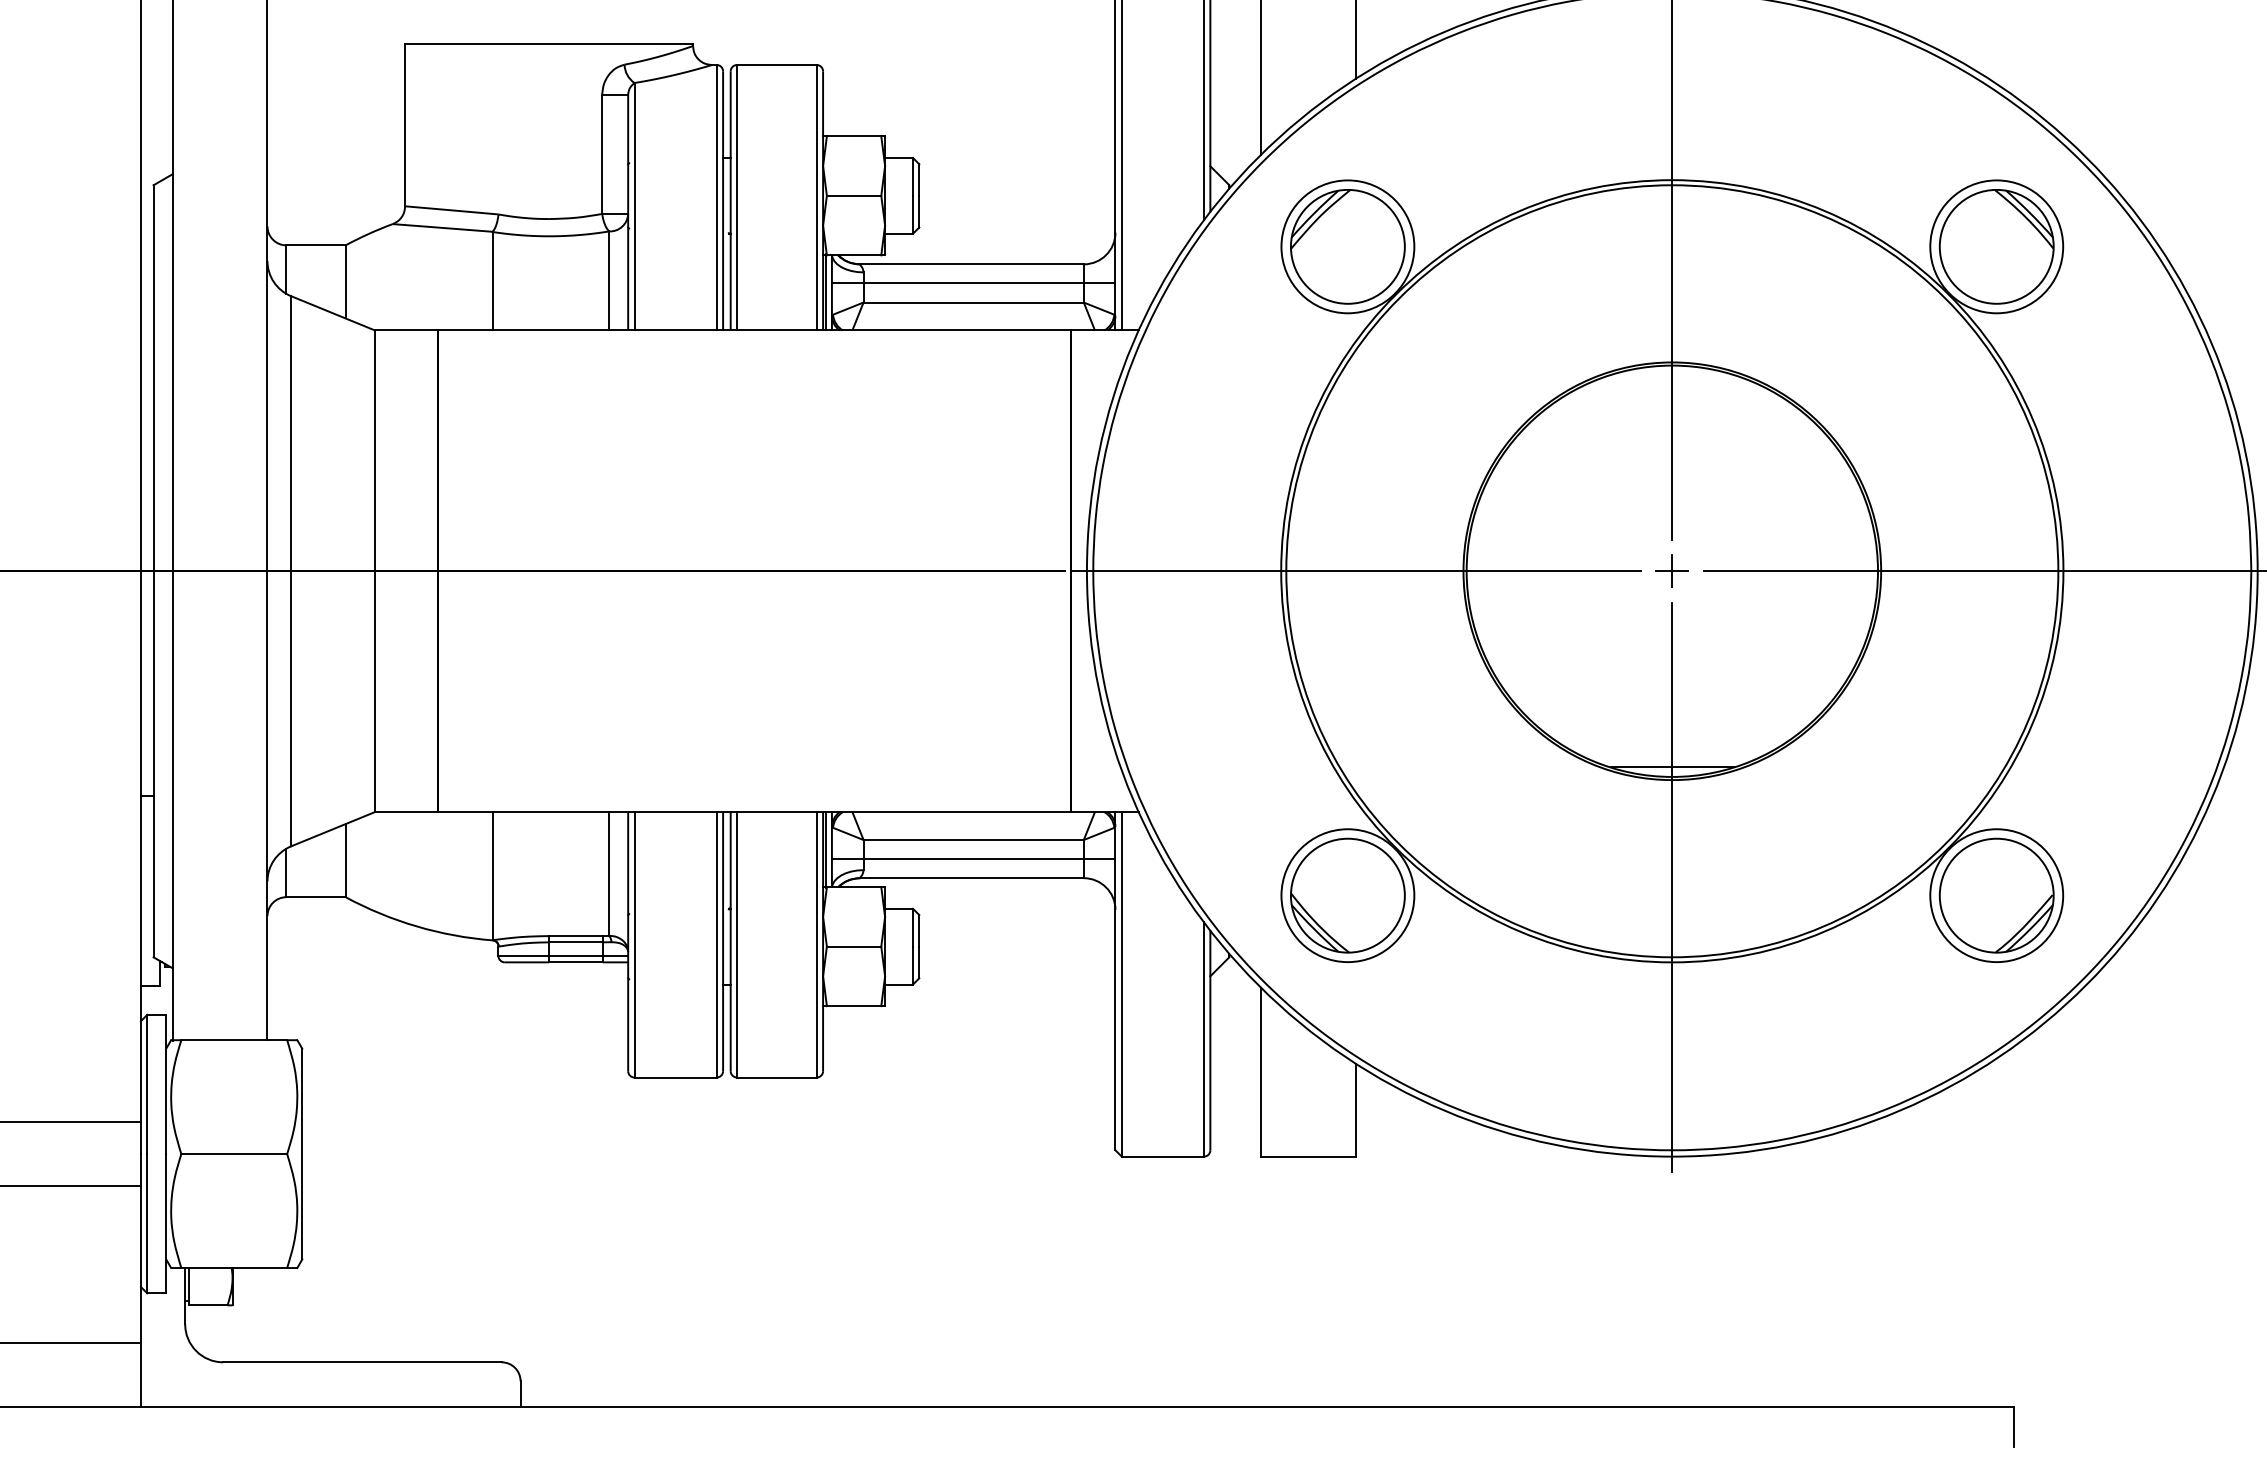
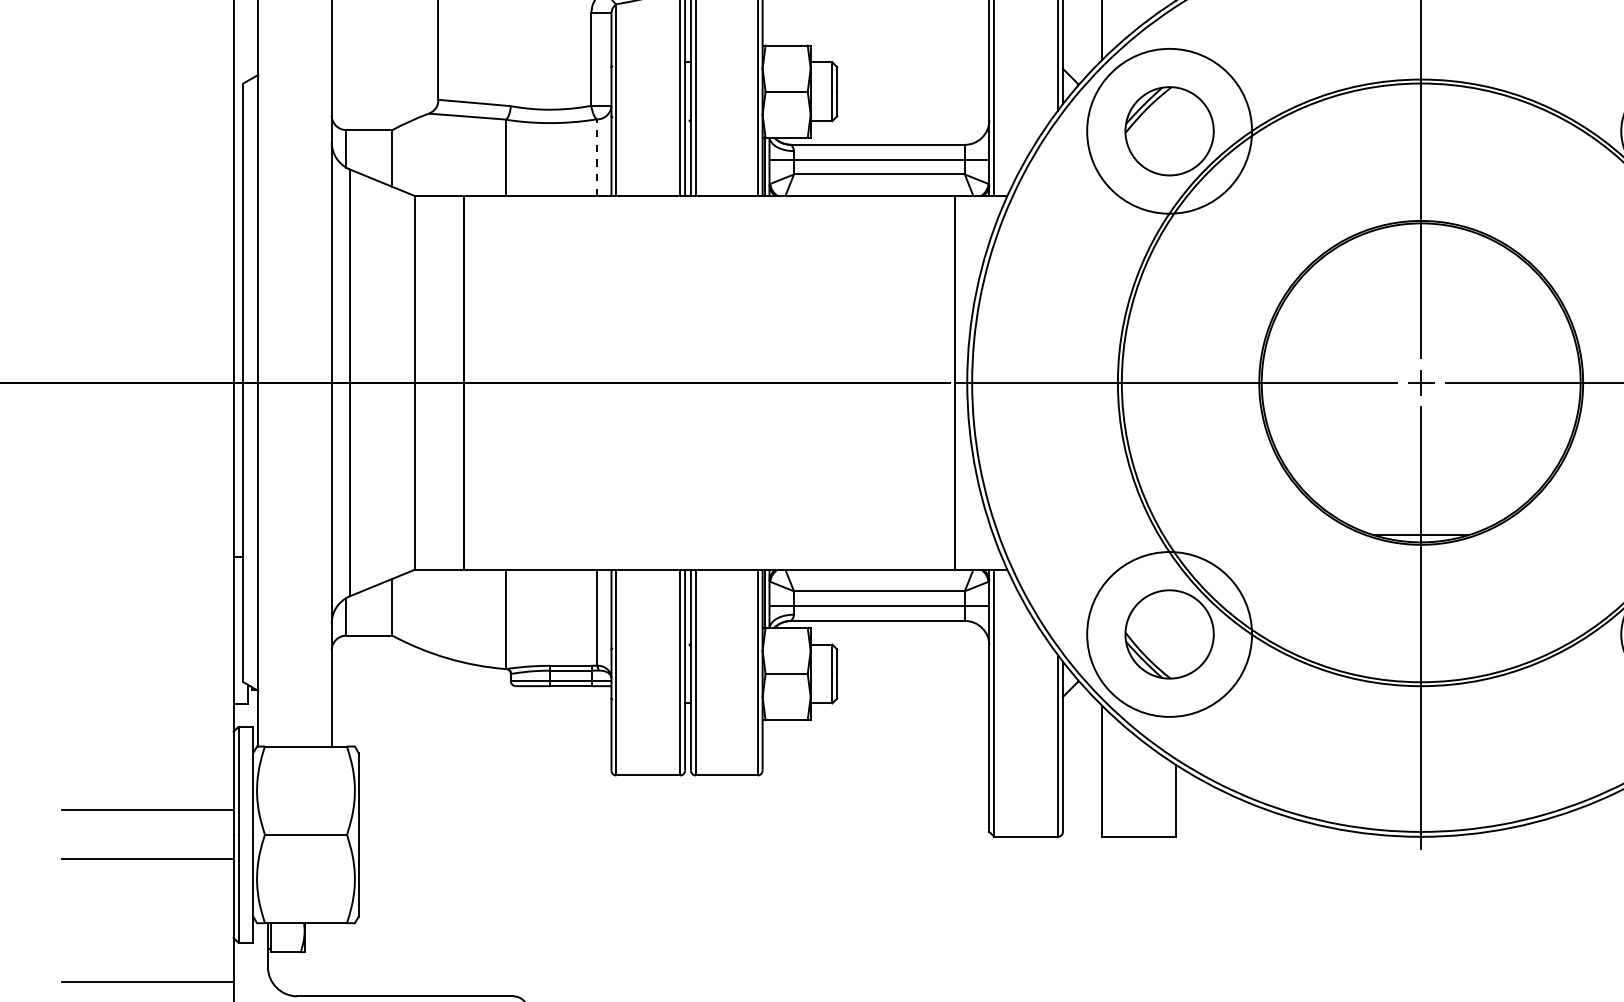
circle: (1347, 246) -> (1169, 131), size x1.6
line: (609, 280) -> (596, 157), solid -> dashed
circle: (1347, 895) -> (1169, 634), size x1.6

